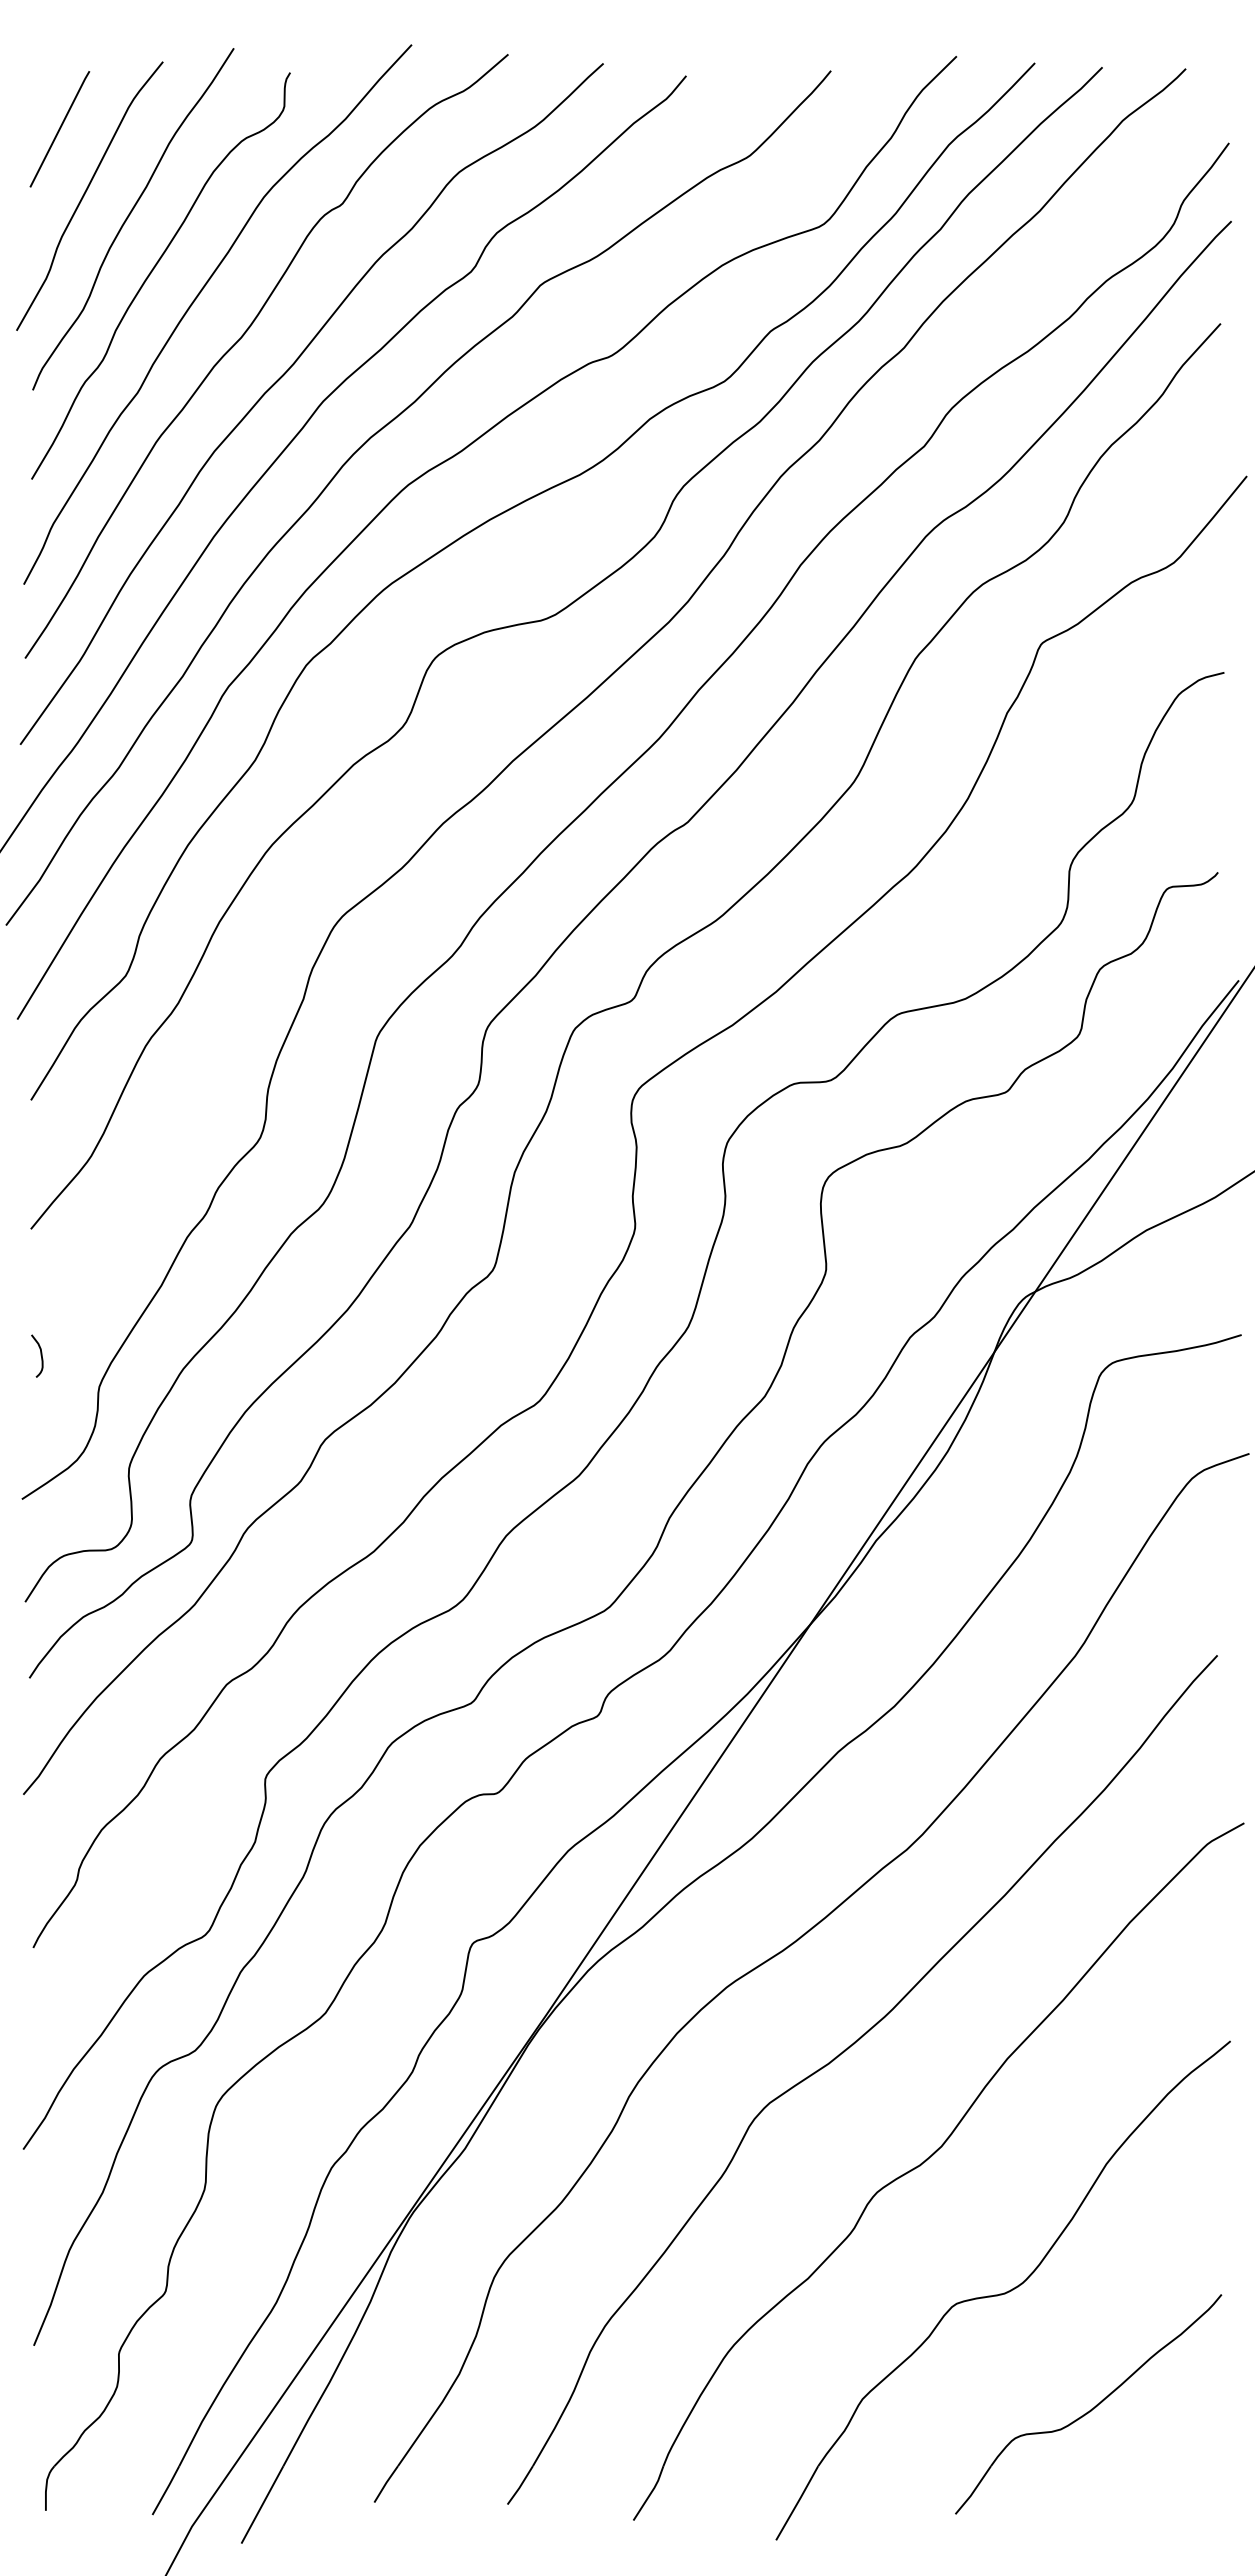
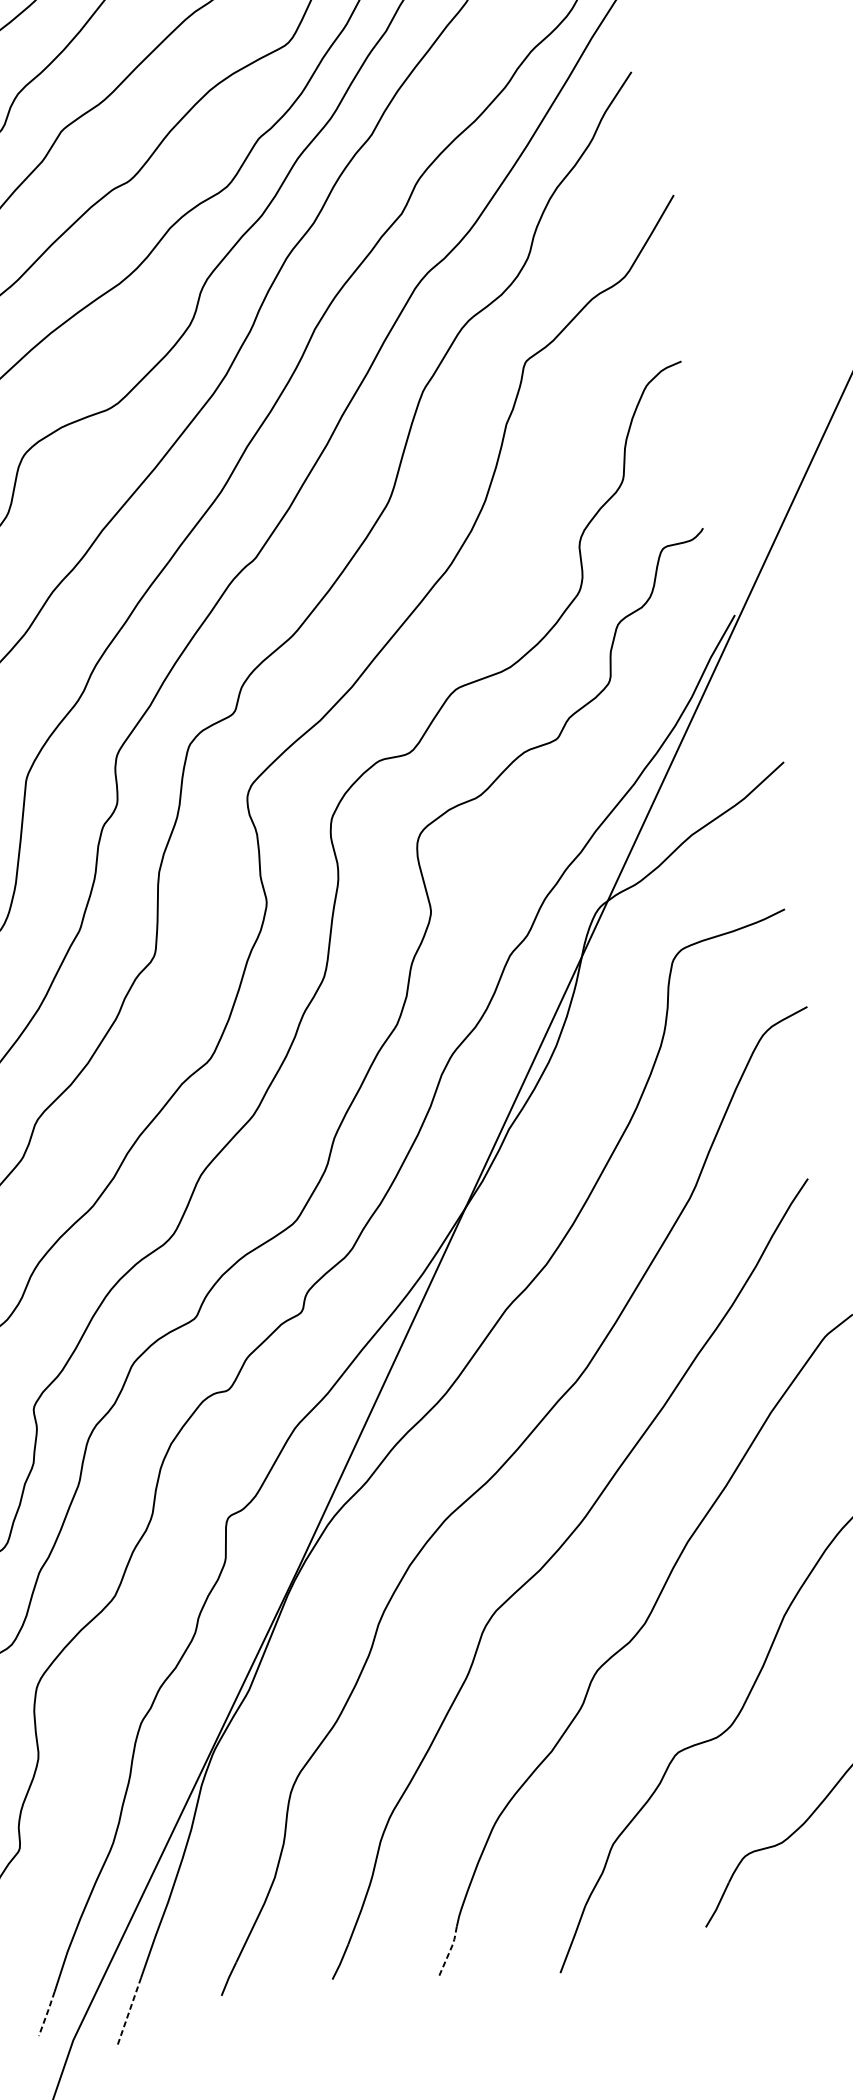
line: (166, 2490) -> (47, 2013), solid -> dashed
line: (651, 2492) -> (450, 1950), solid -> dashed
line: (262, 2505) -> (129, 2013), solid -> dashed

